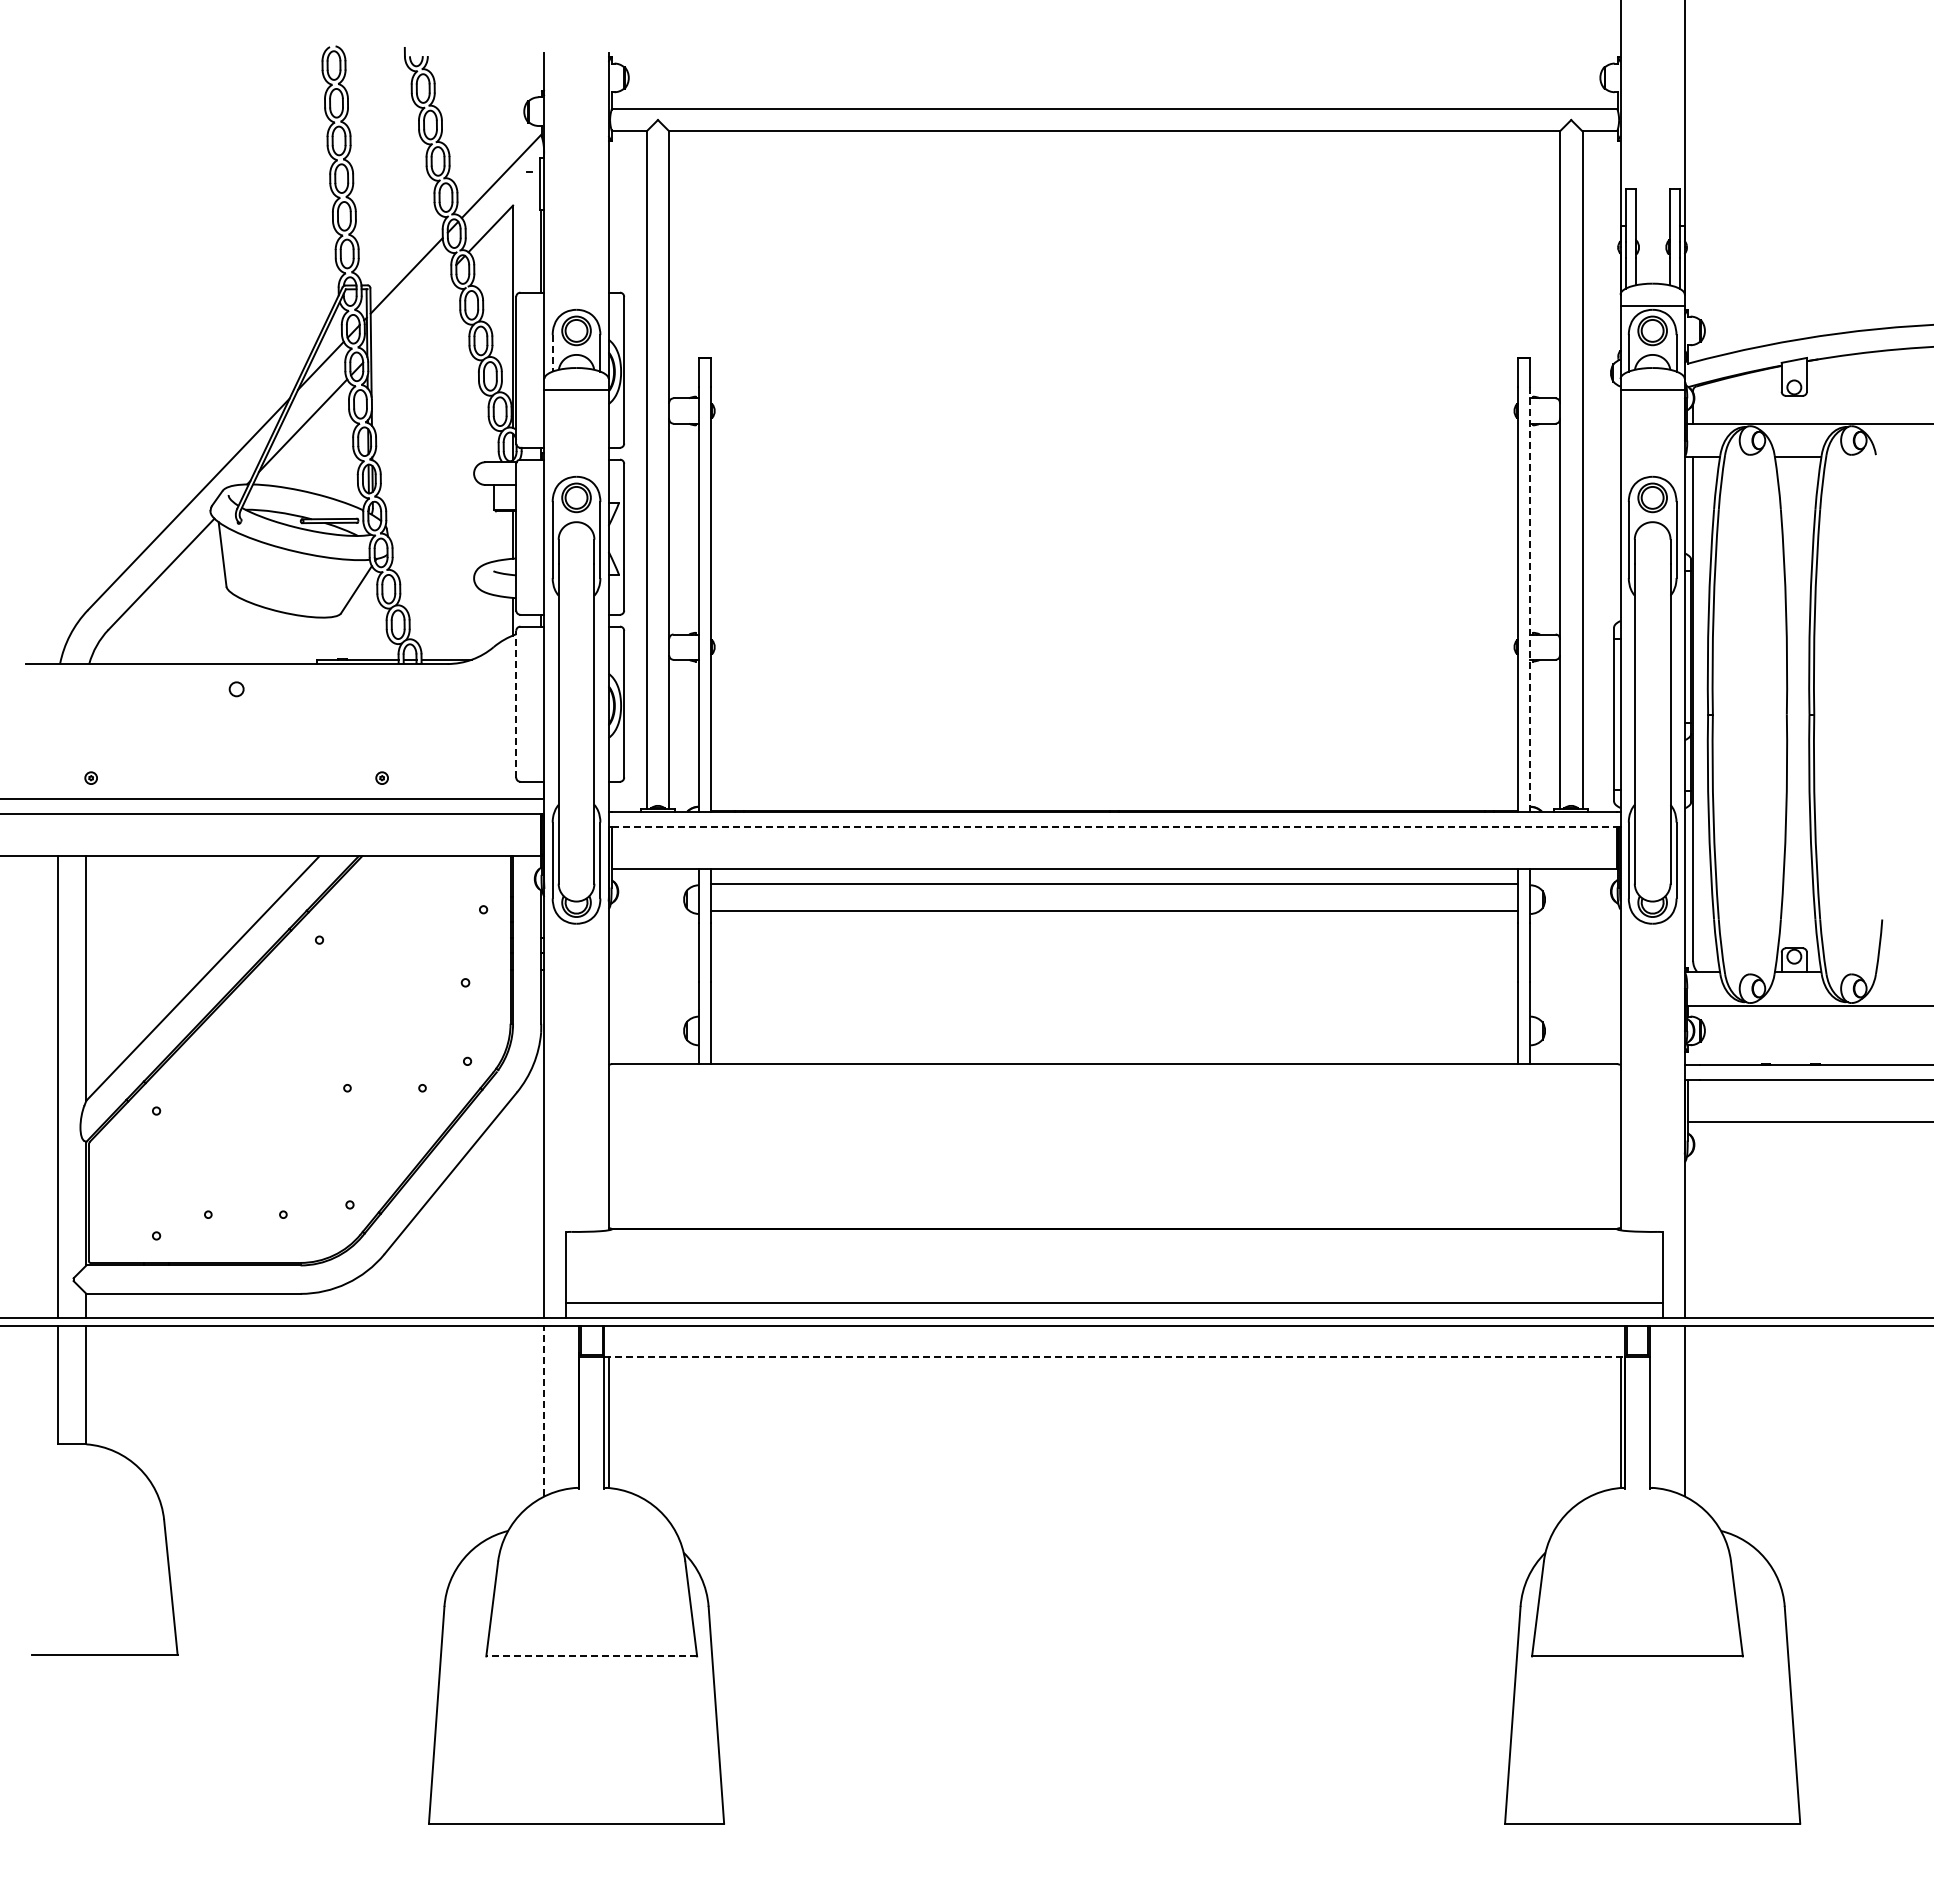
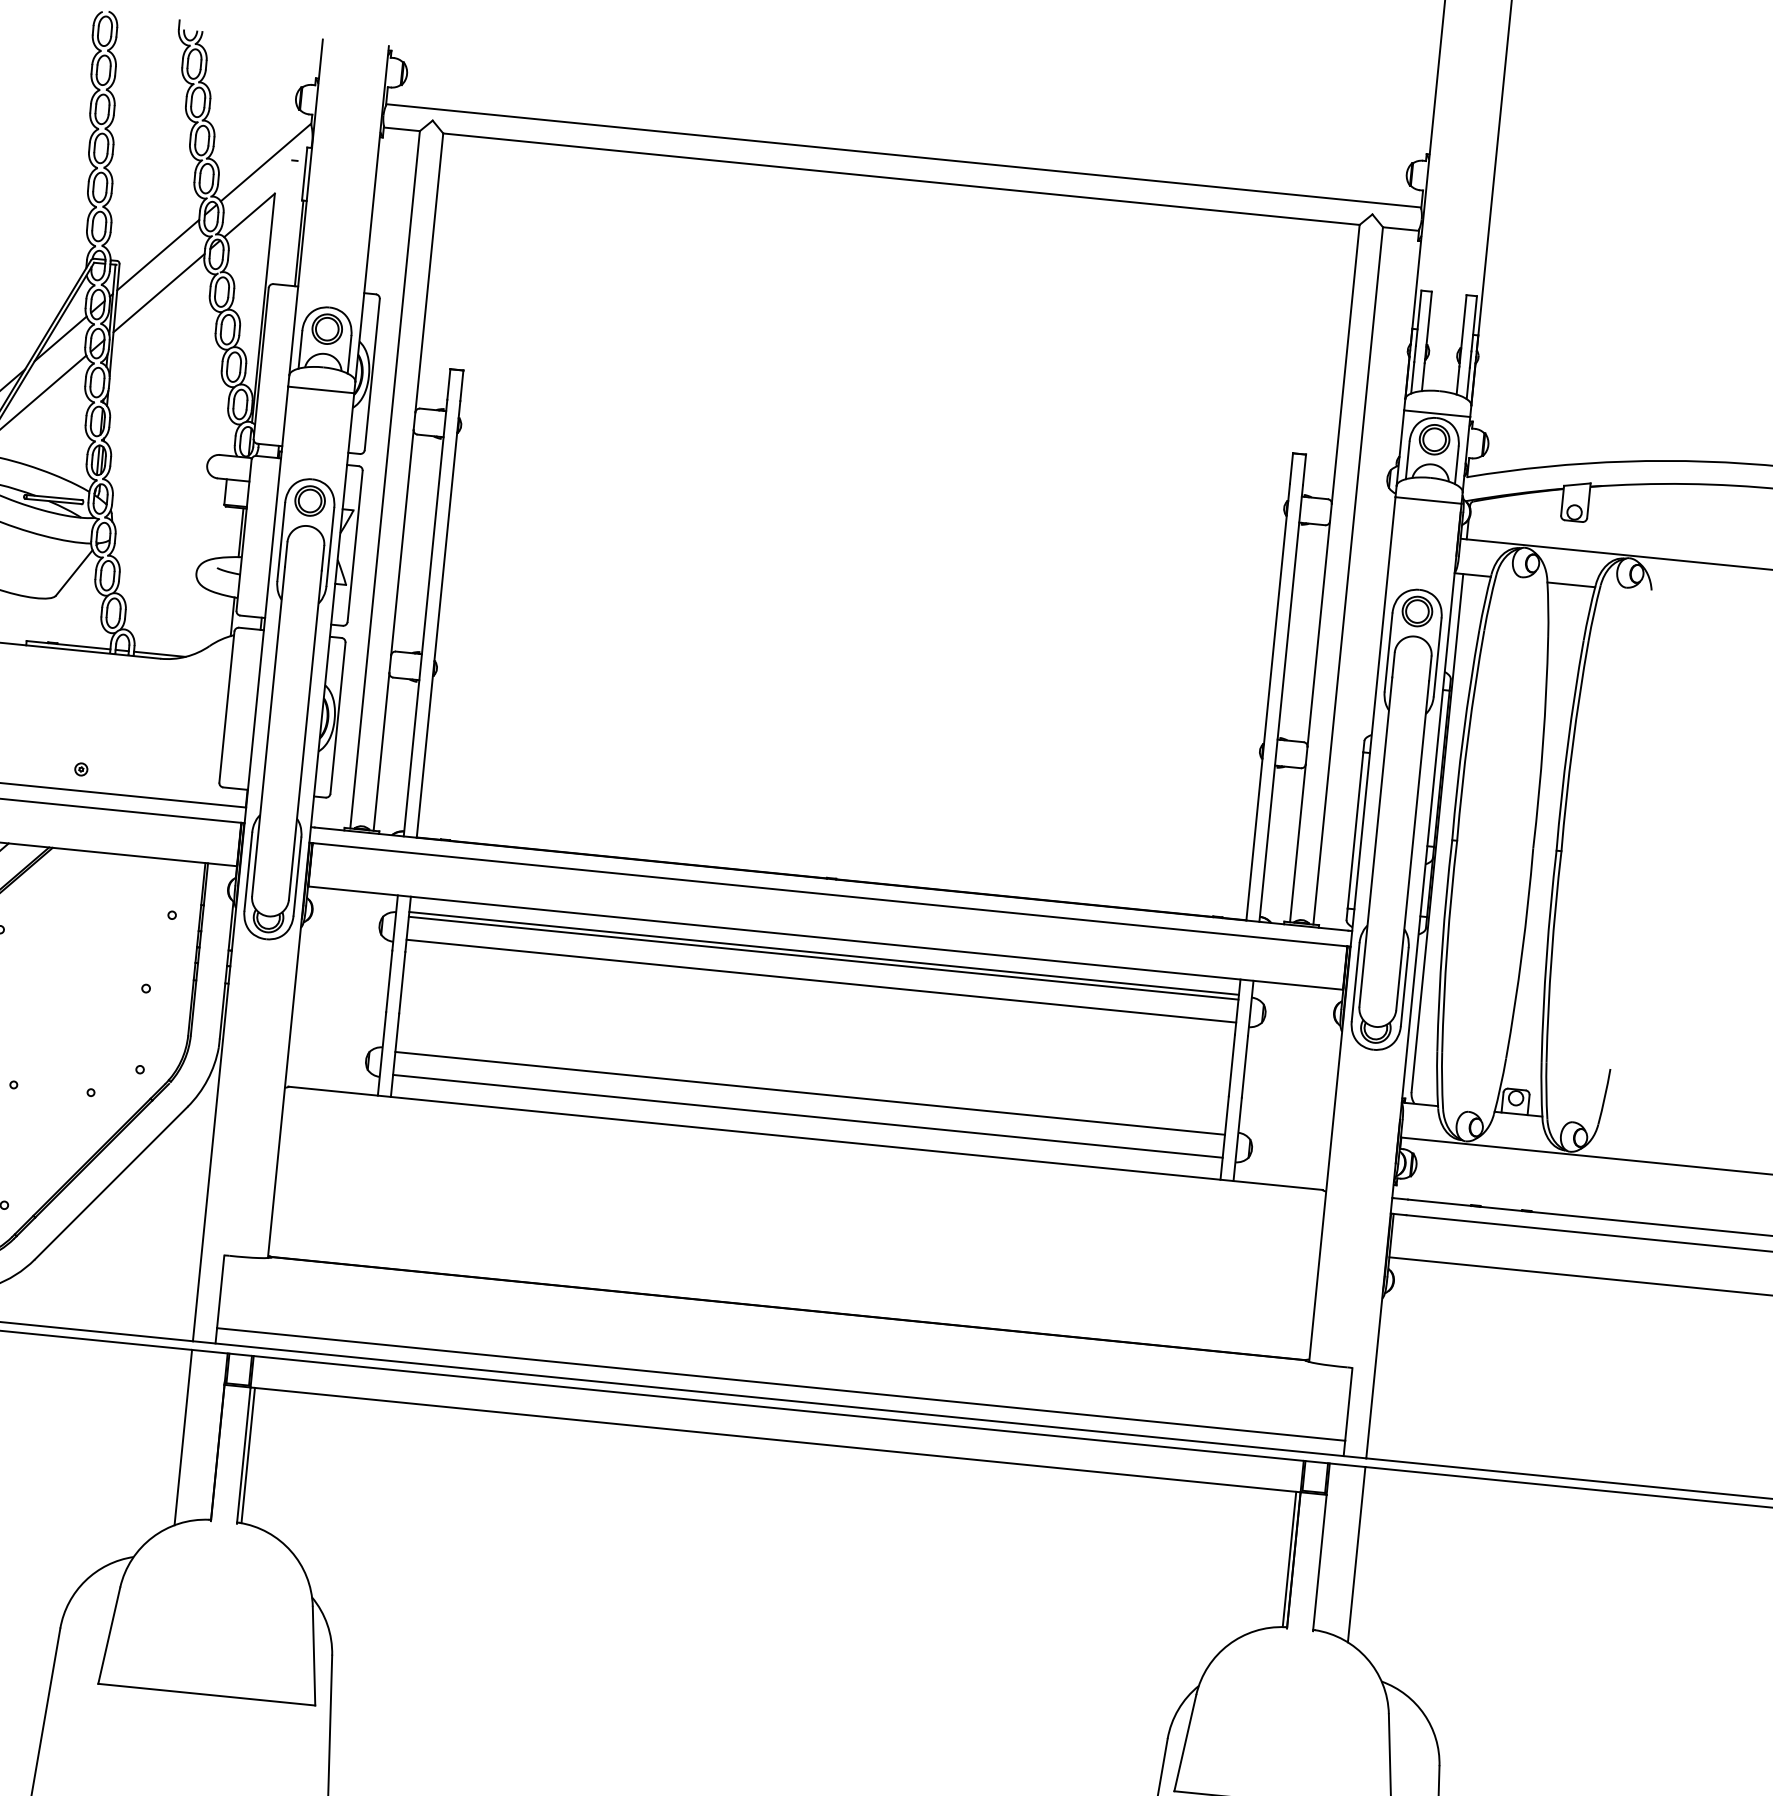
line: (411, 312) -> (159, 293), added
line: (552, 353) -> (300, 349), dashed -> solid
line: (1530, 599) -> (1281, 703), dashed -> solid
line: (516, 703) -> (227, 706), dashed -> solid
line: (1115, 826) -> (830, 894), dashed -> solid
line: (1114, 888) -> (823, 958), added
line: (1114, 1019) -> (810, 1093), added
line: (1114, 1042) -> (807, 1116), added
line: (1115, 1356) -> (776, 1439), dashed -> solid
line: (544, 1410) -> (183, 1436), dashed -> solid
line: (591, 1656) -> (206, 1694), dashed -> solid

